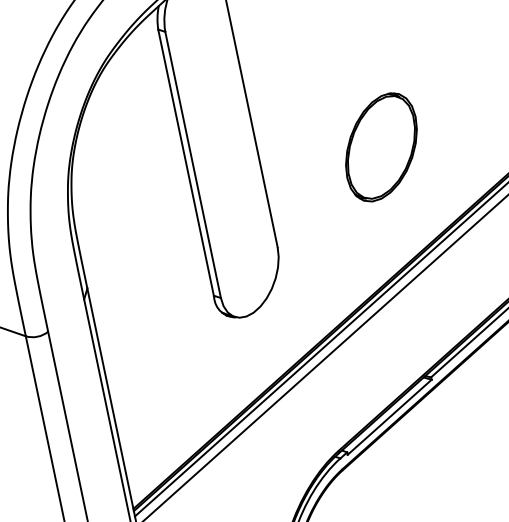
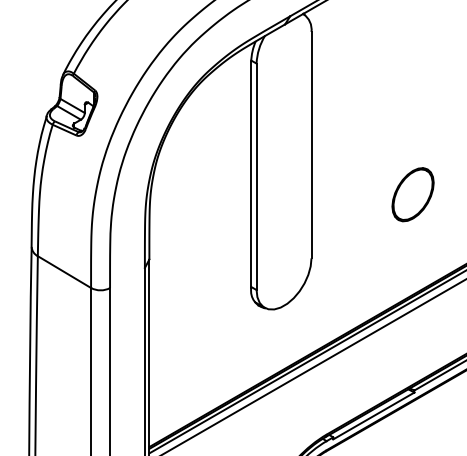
part: (380, 147) -> (412, 194), size x0.62

